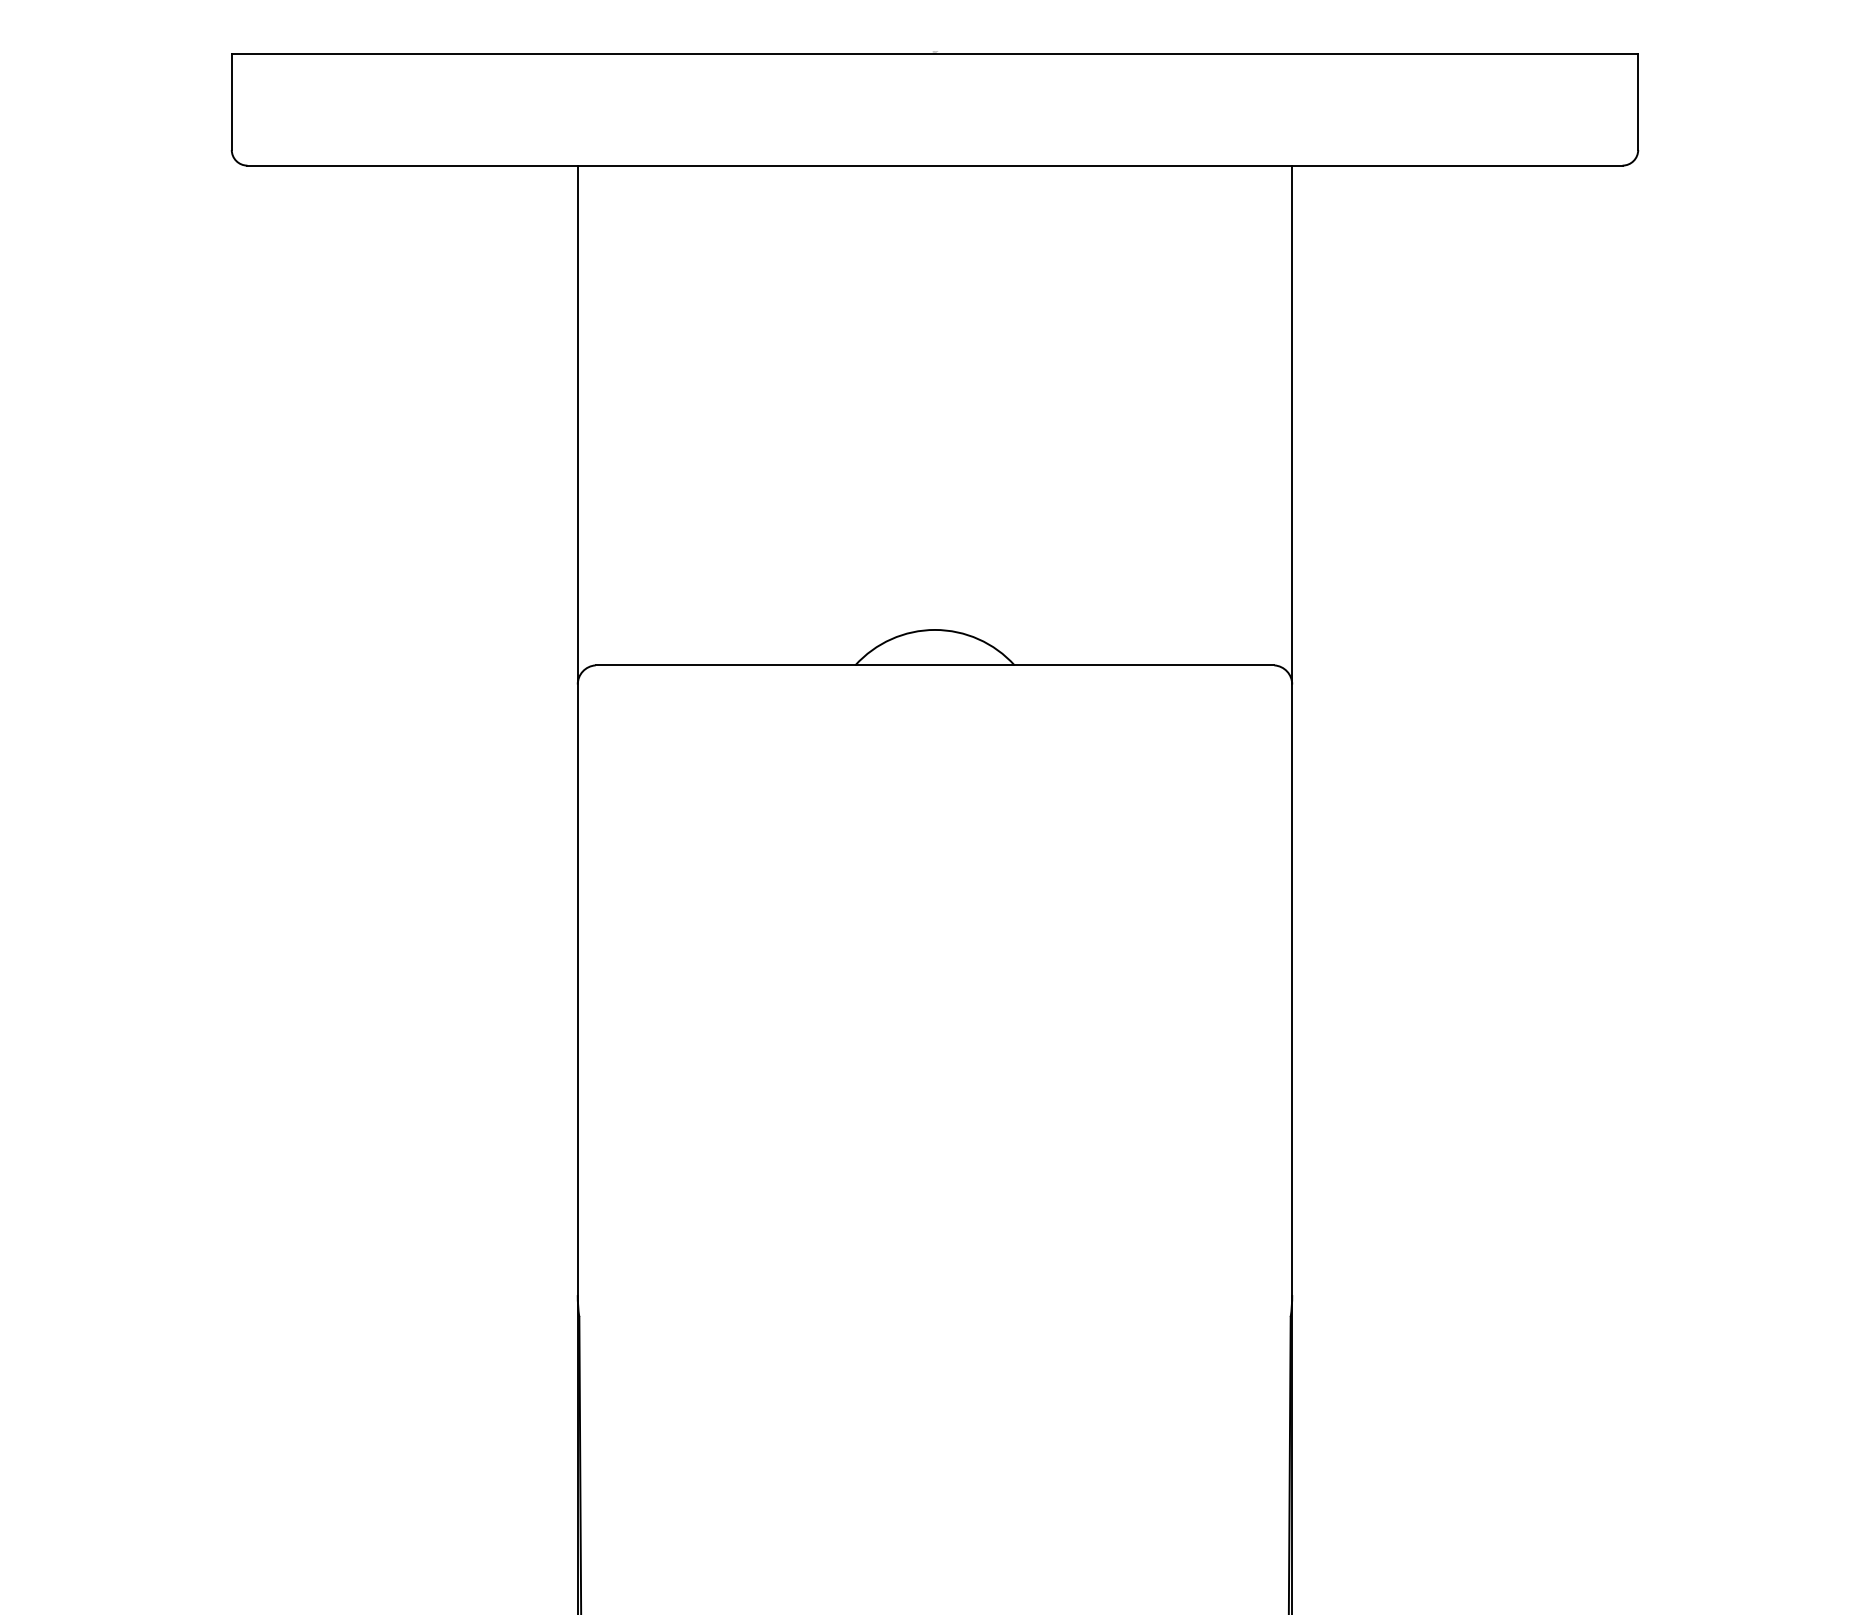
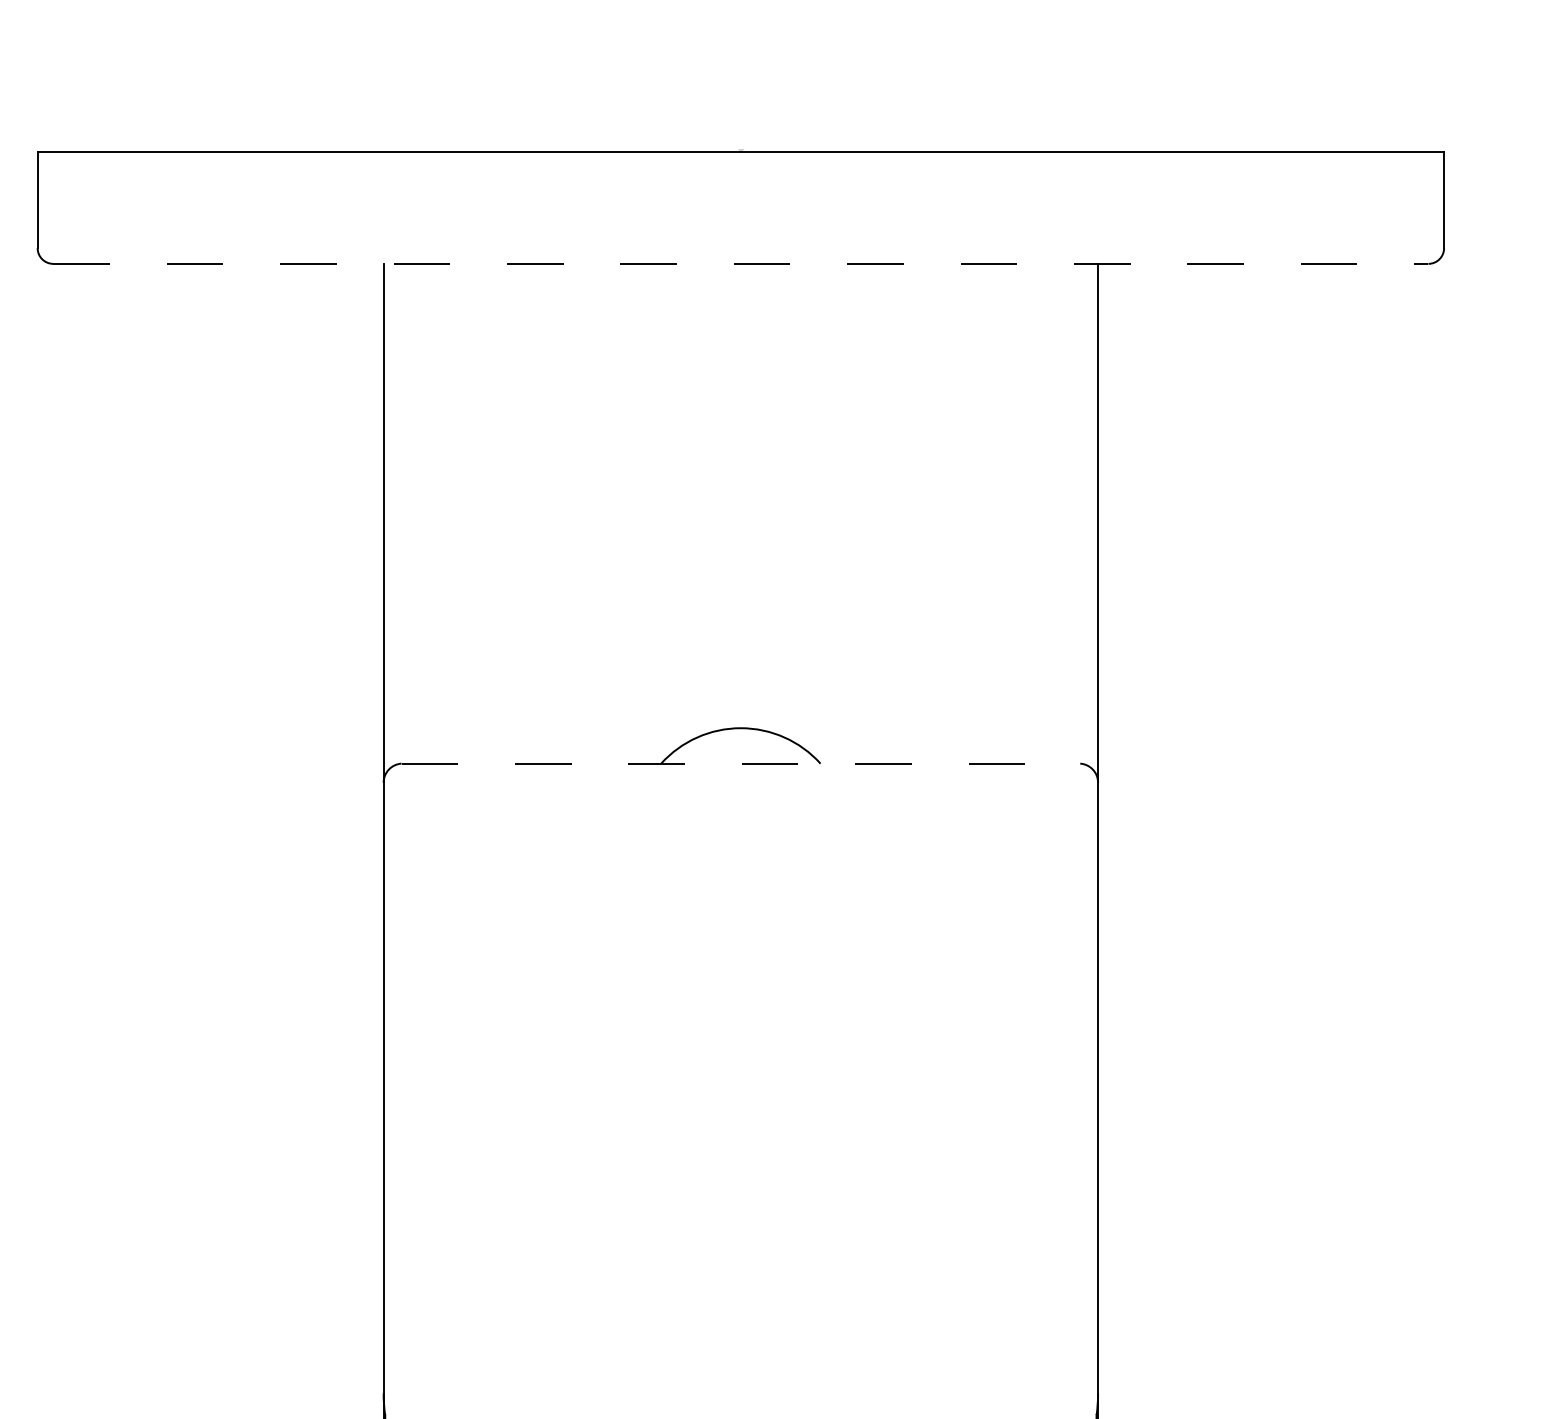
line: (934, 165) -> (740, 263), solid -> dashed
line: (935, 665) -> (741, 763), solid -> dashed

